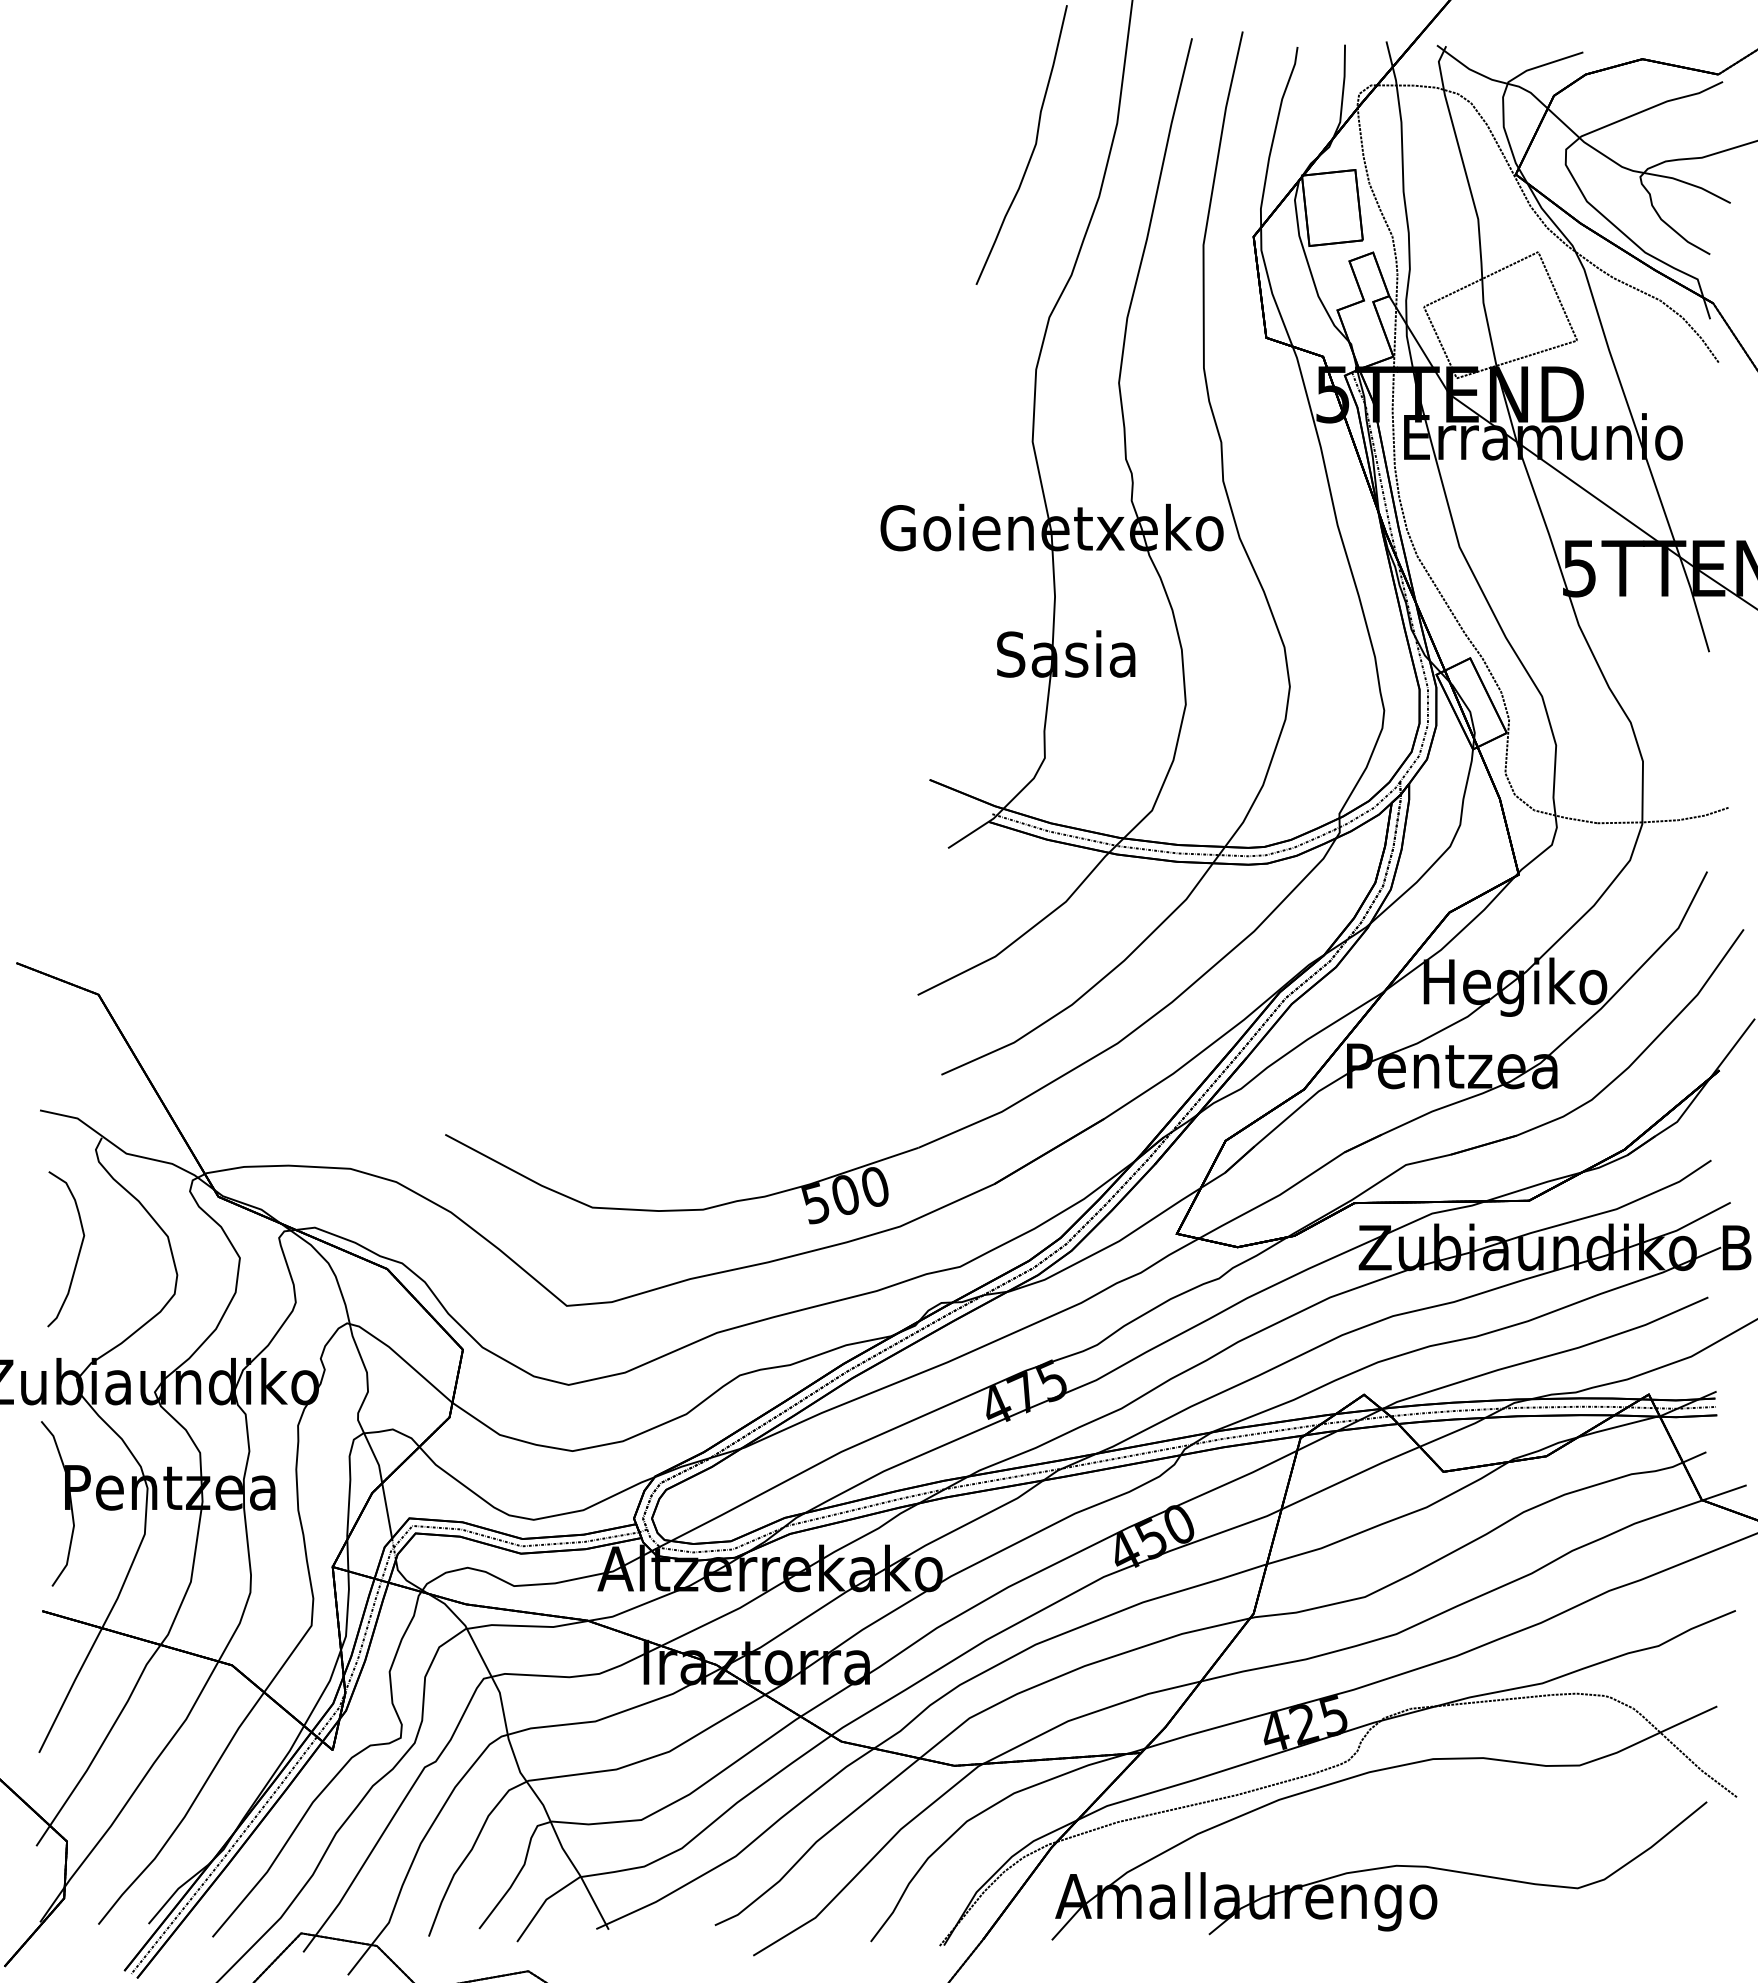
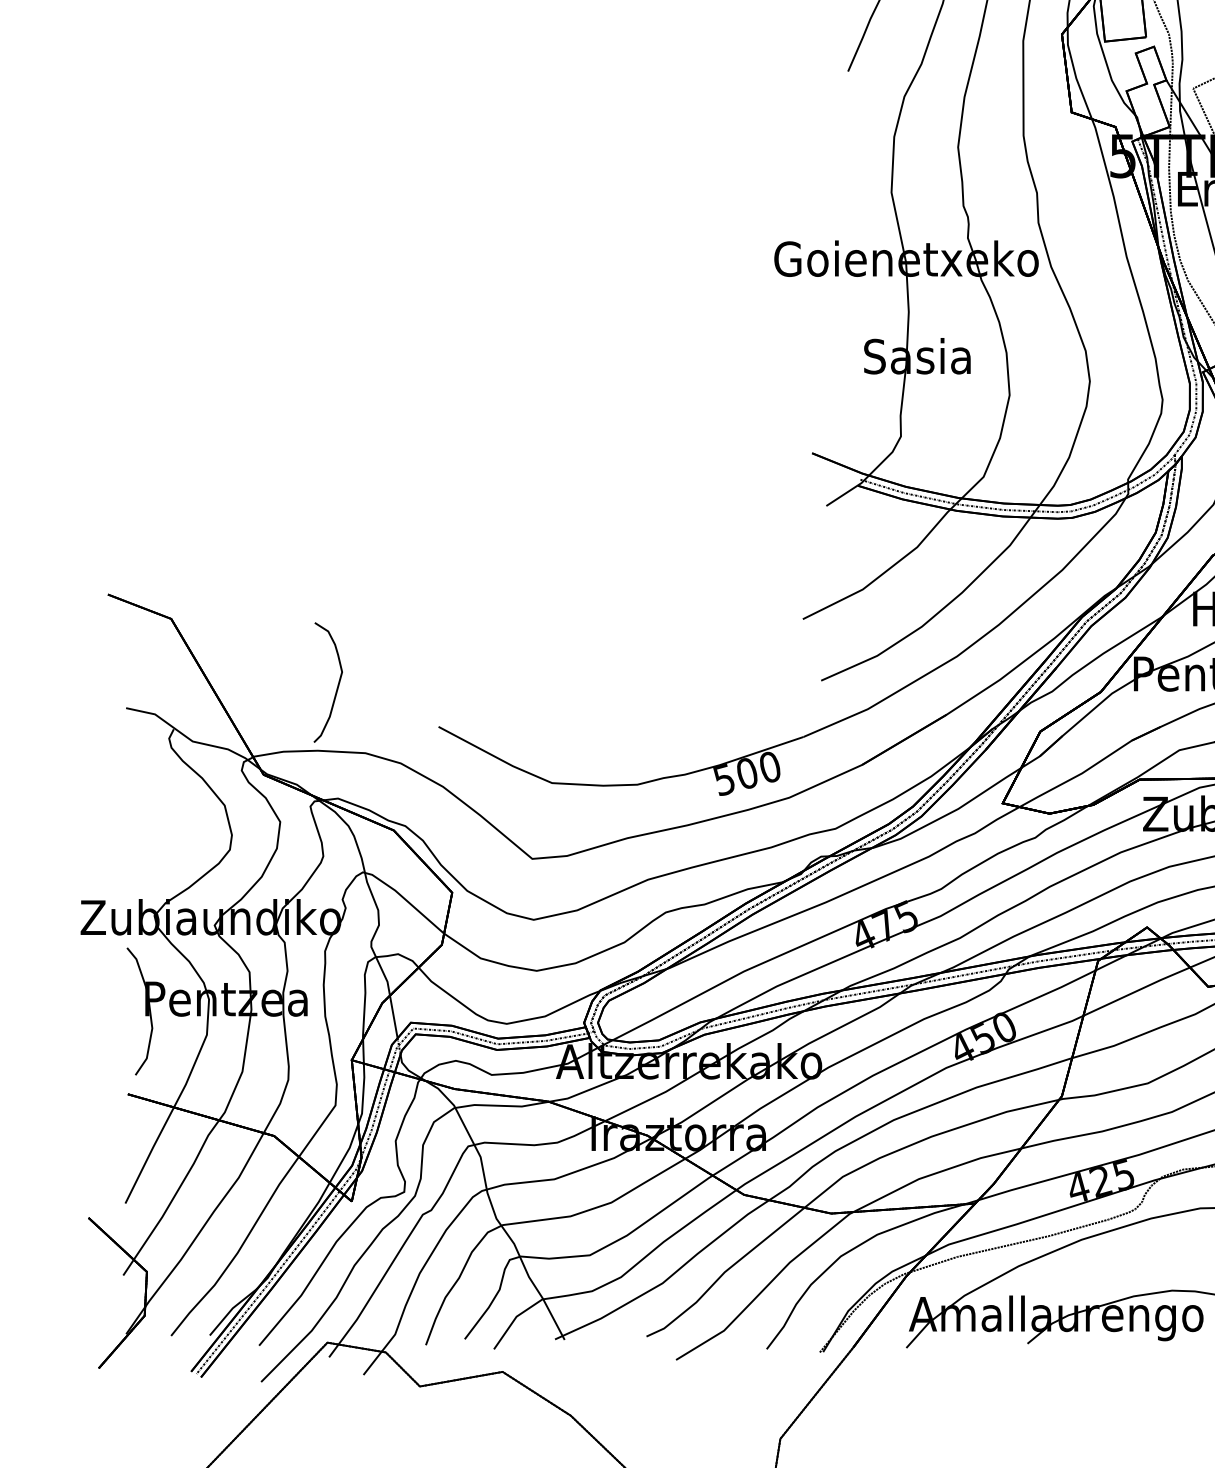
curve: (78, 1251) -> (337, 684), moved

